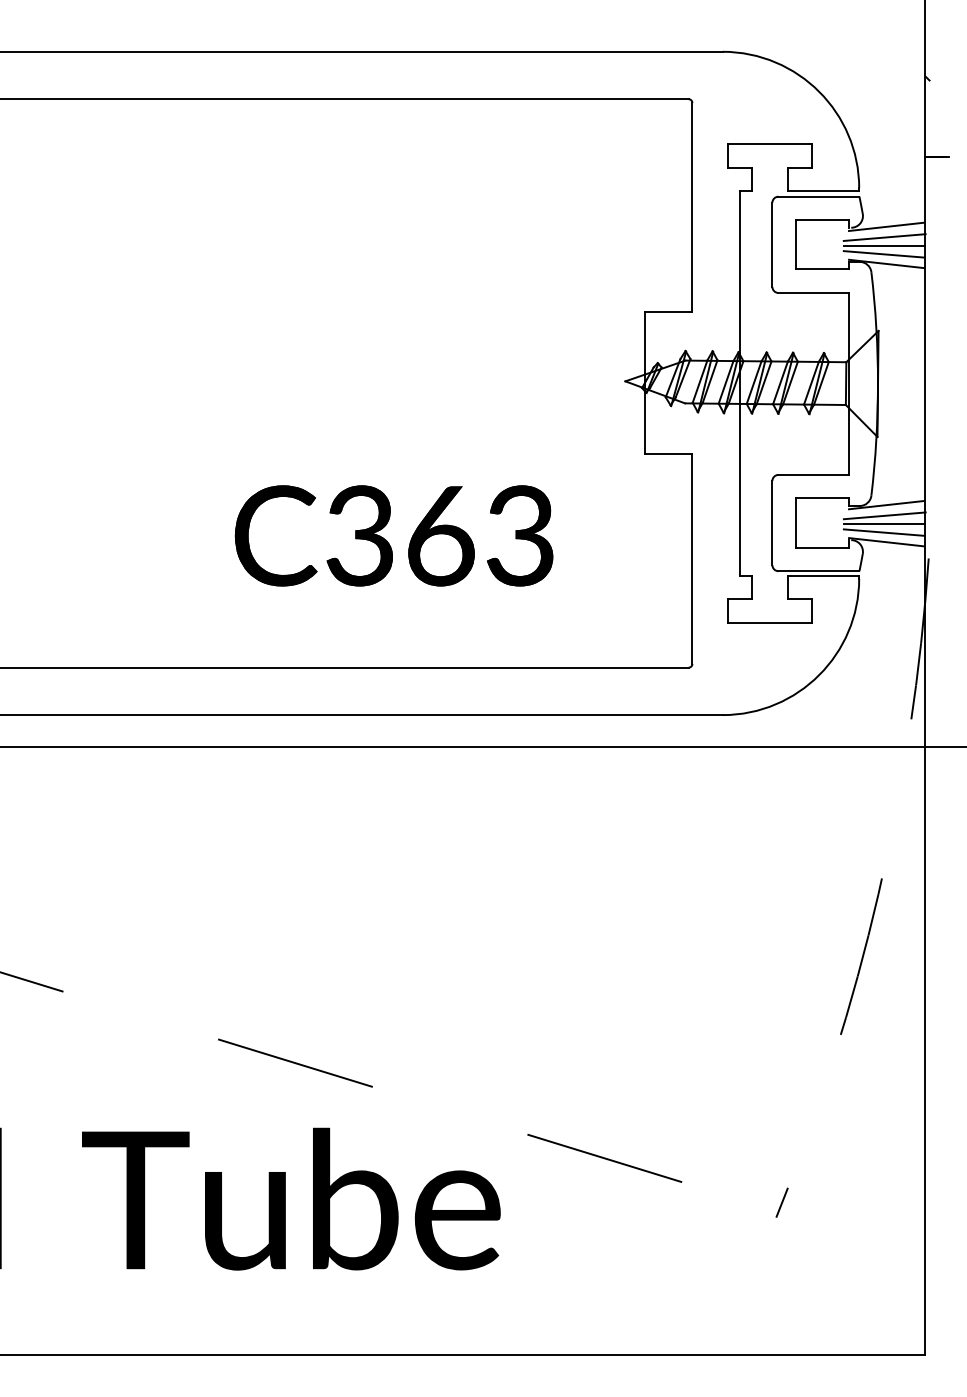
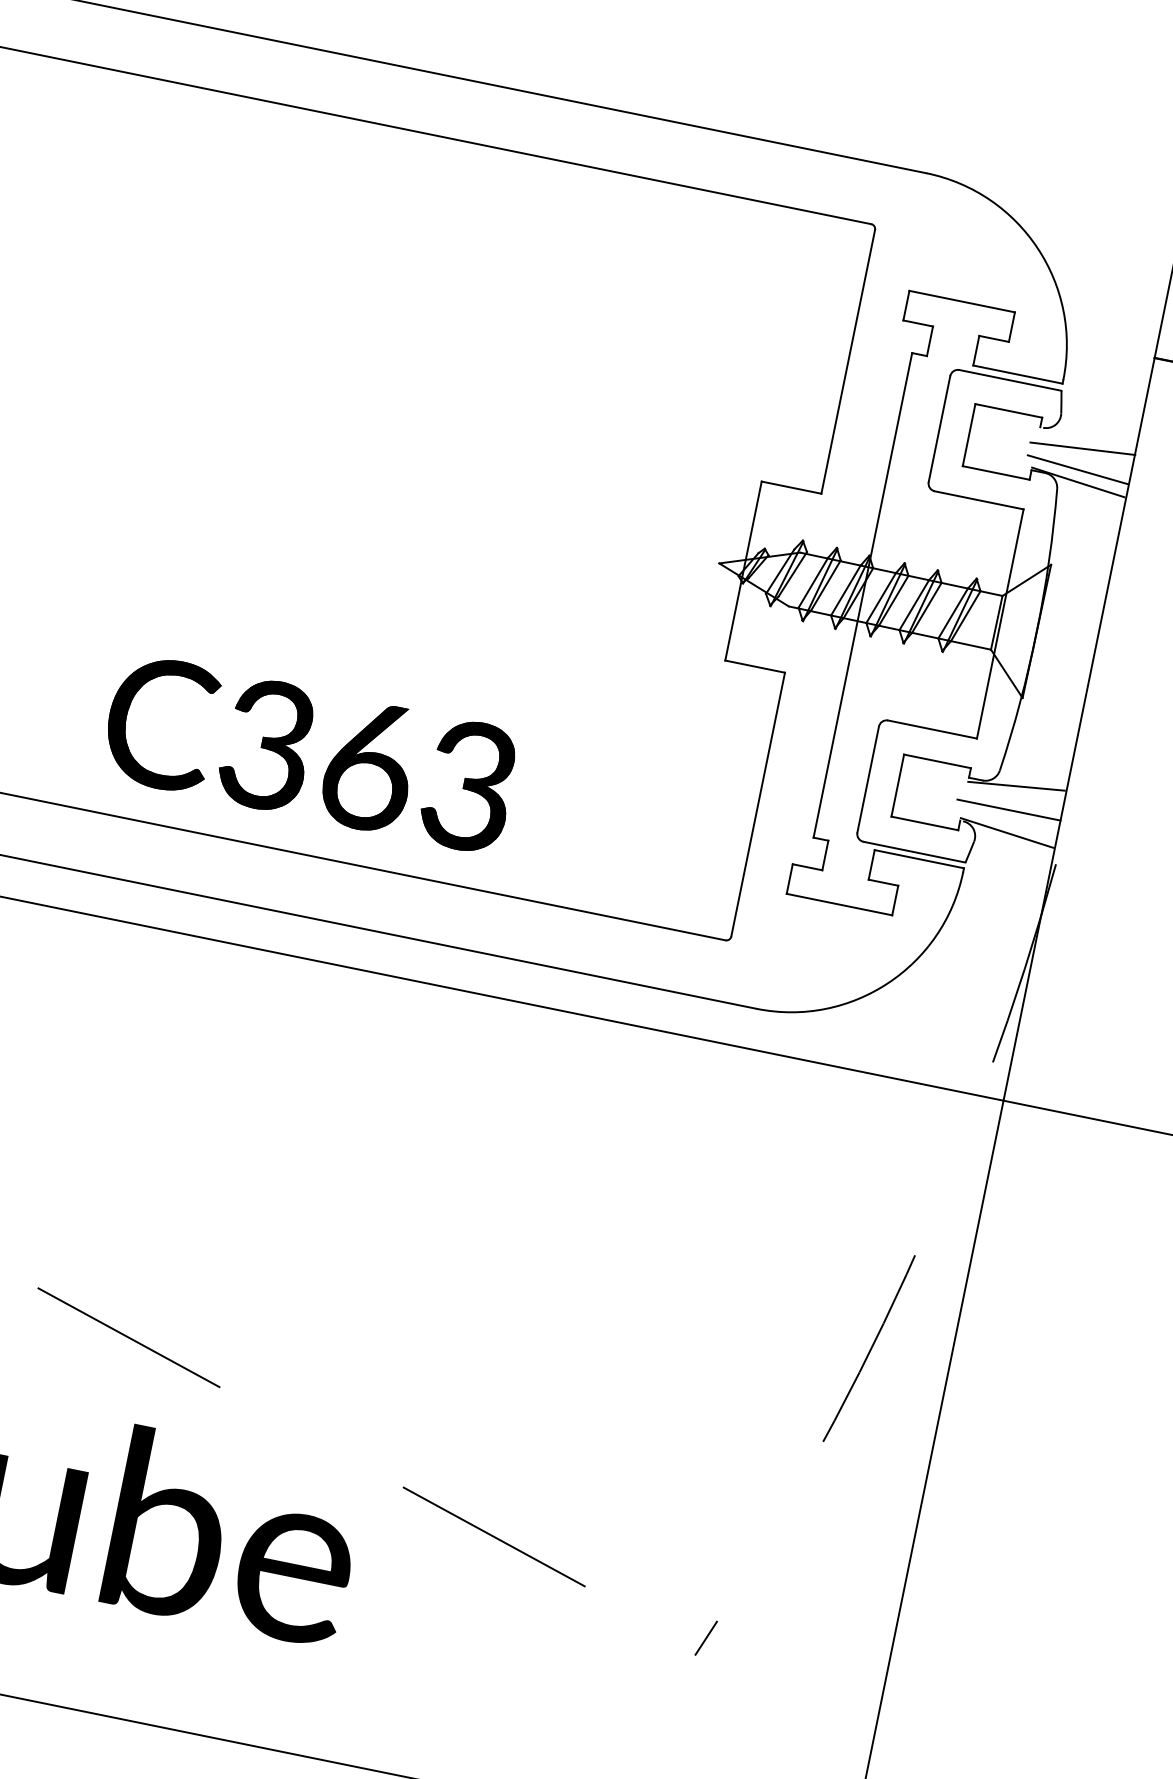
line: (885, 226) -> (1086, 435), removed
line: (884, 246) -> (1080, 459), removed
line: (884, 515) -> (1011, 798), removed
line: (883, 532) -> (1005, 819), removed
text: (393, 535) -> (309, 753), moved

